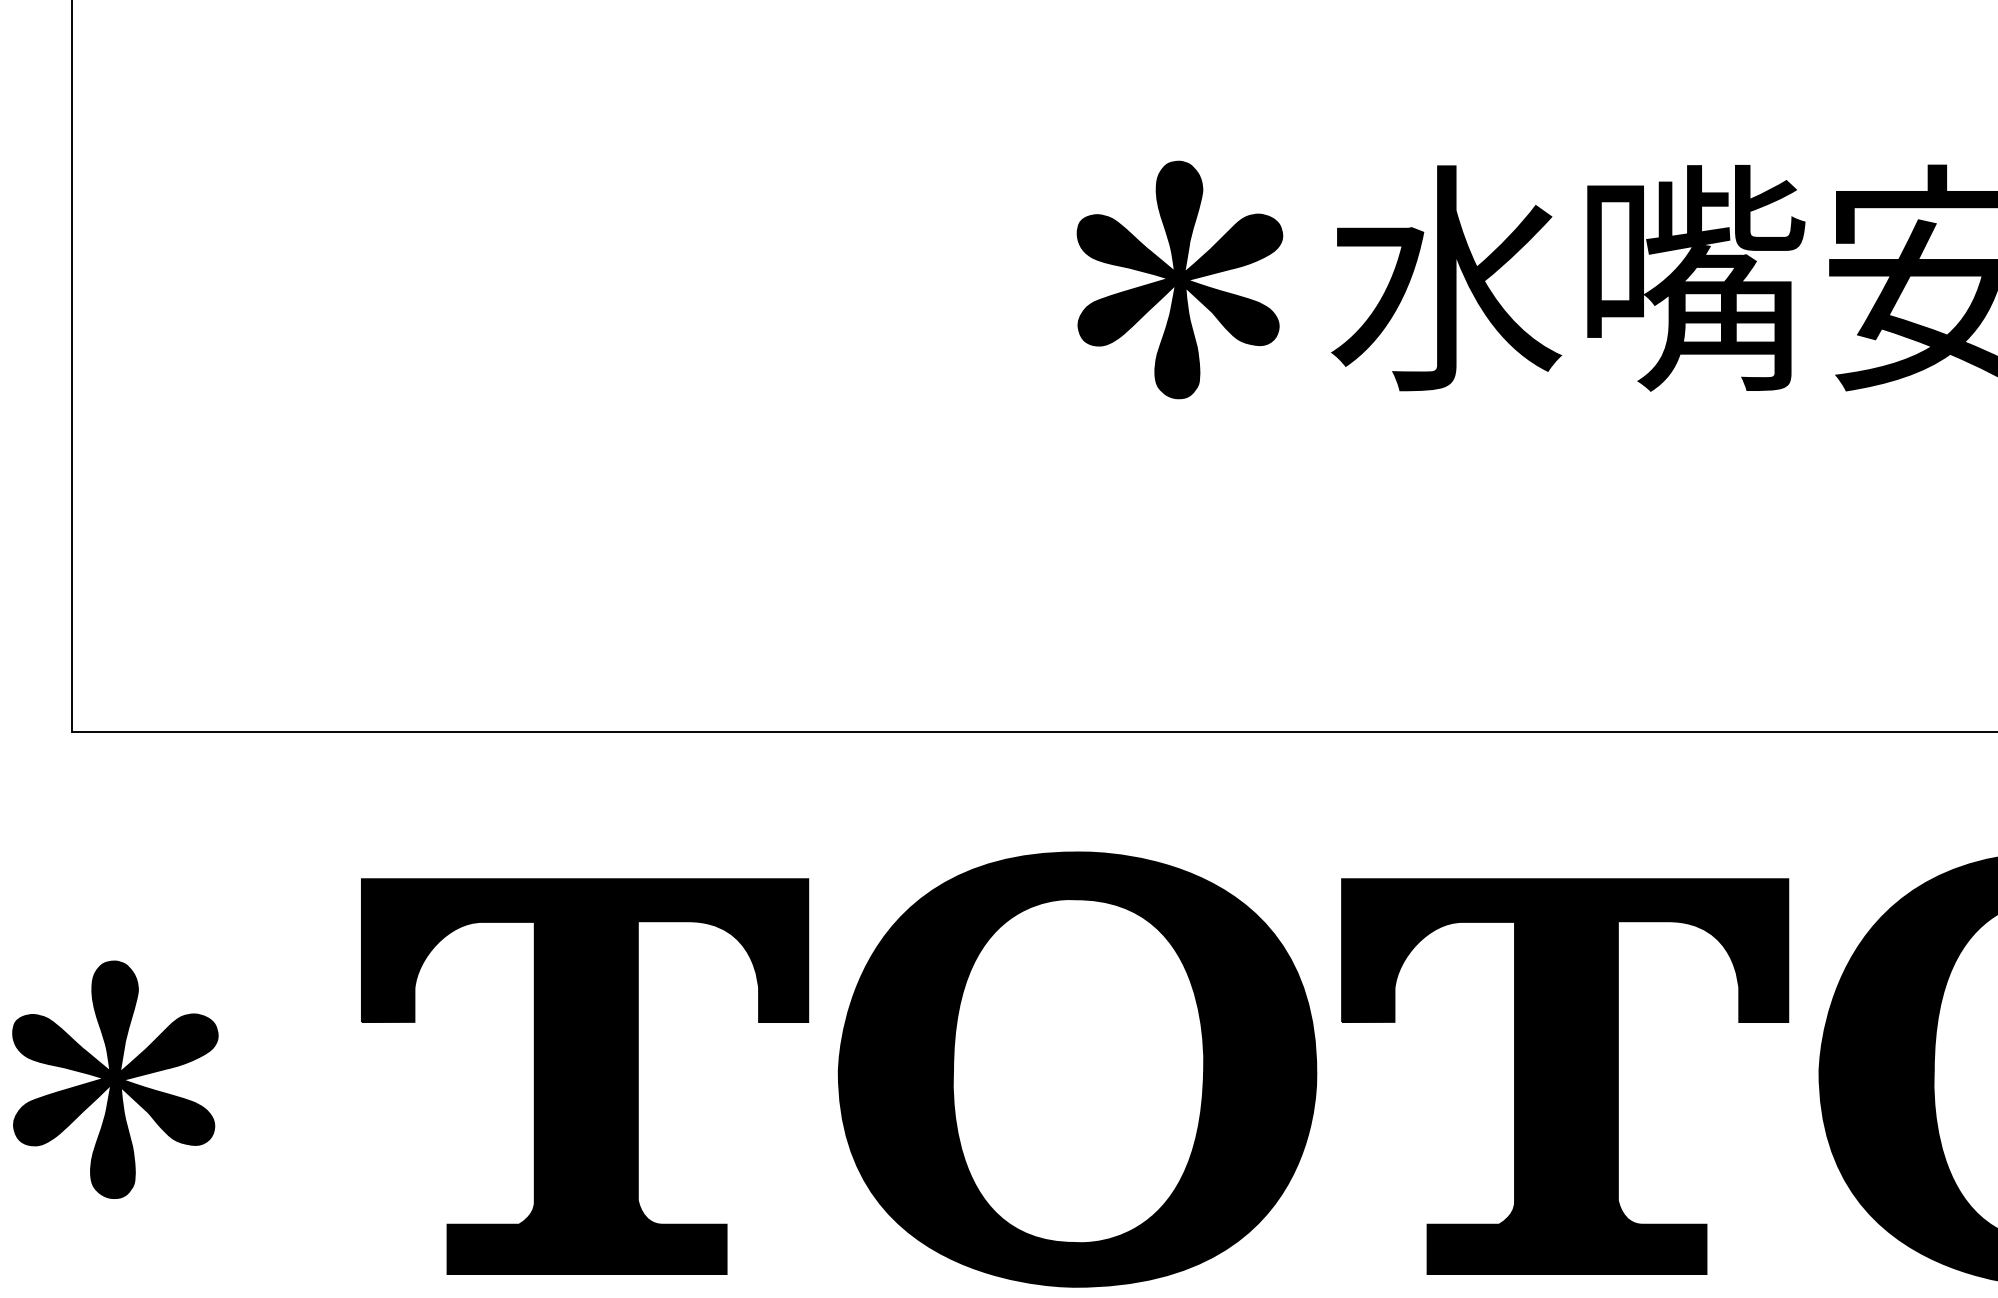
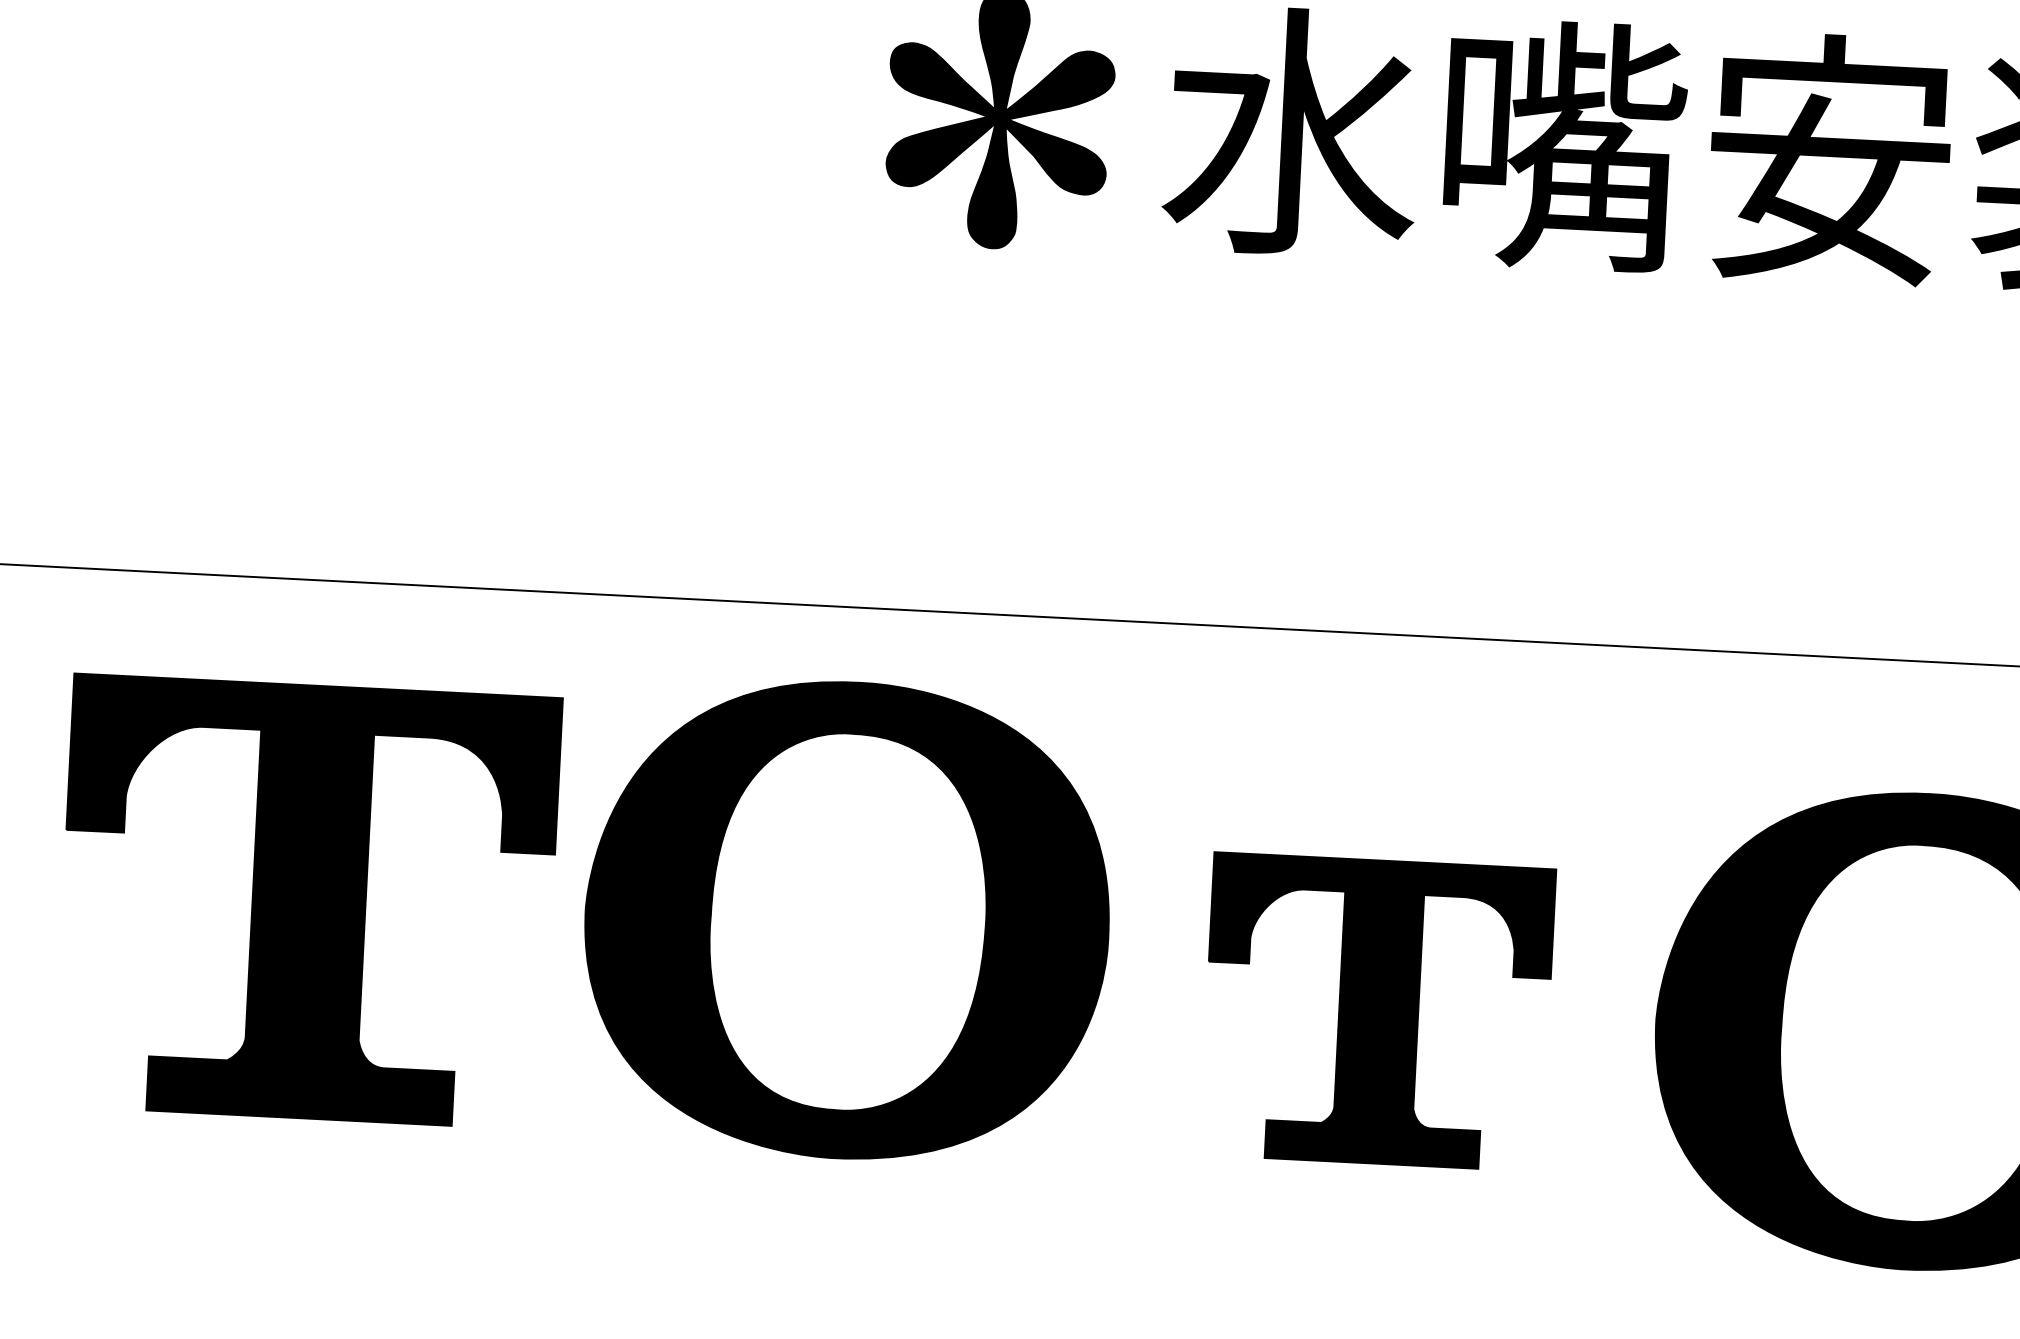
part: (1077, 1069) -> (847, 920), moved
part: (585, 1076) -> (308, 901), moved
part: (1565, 1076) -> (1377, 1011), size x0.7

